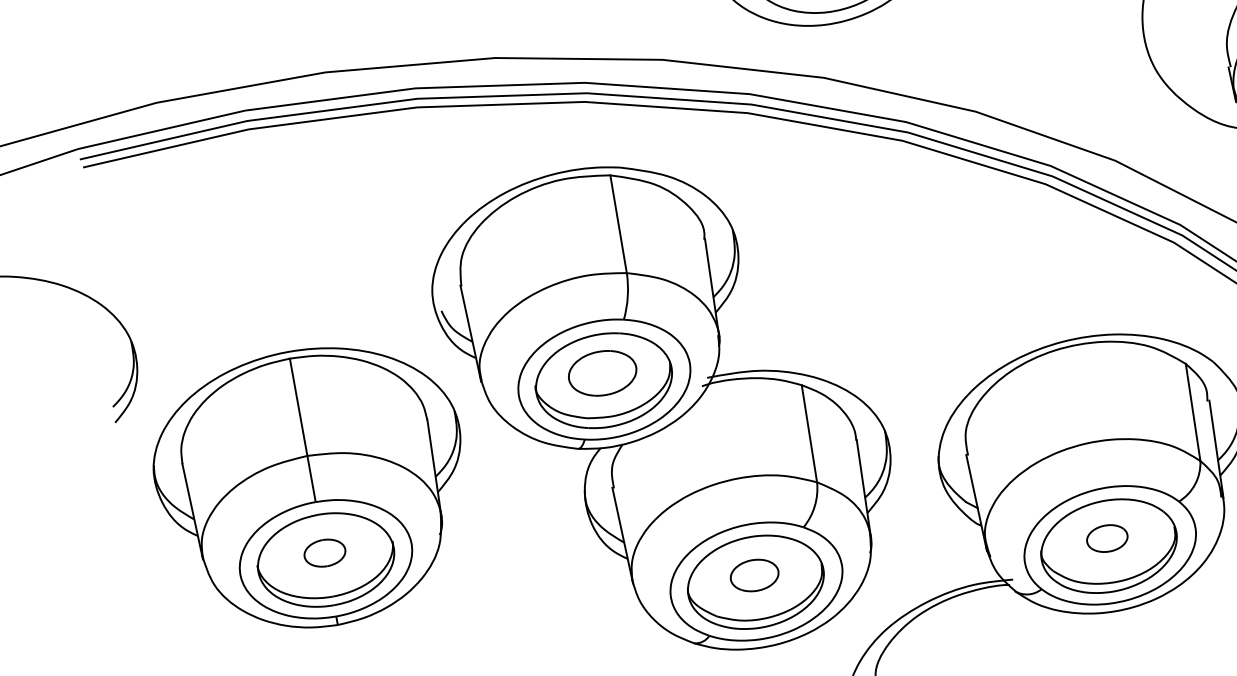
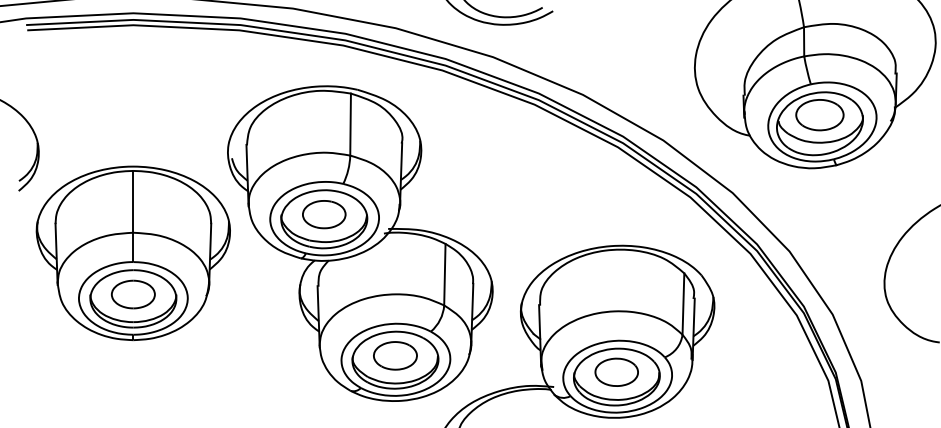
part: (1106, 537) -> (616, 371), size x1.67
part: (325, 553) -> (133, 294), size x1.67
part: (754, 574) -> (395, 355), size x1.43

